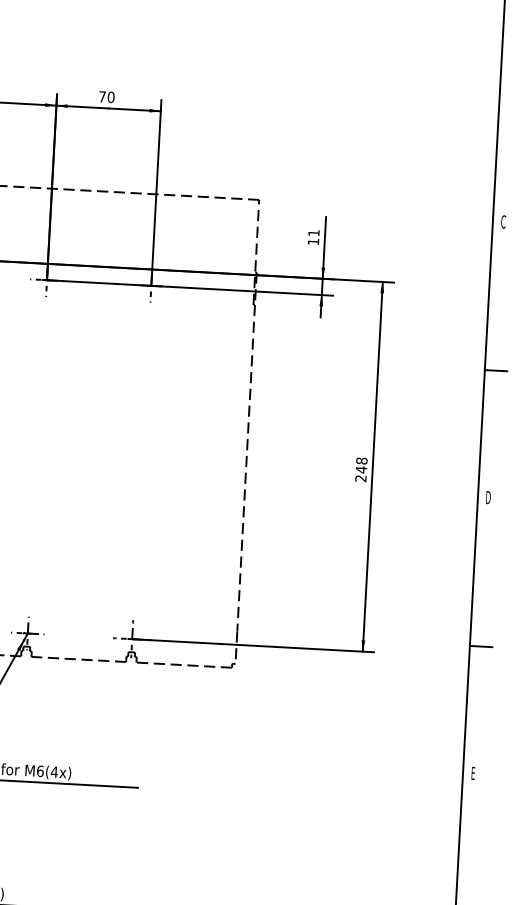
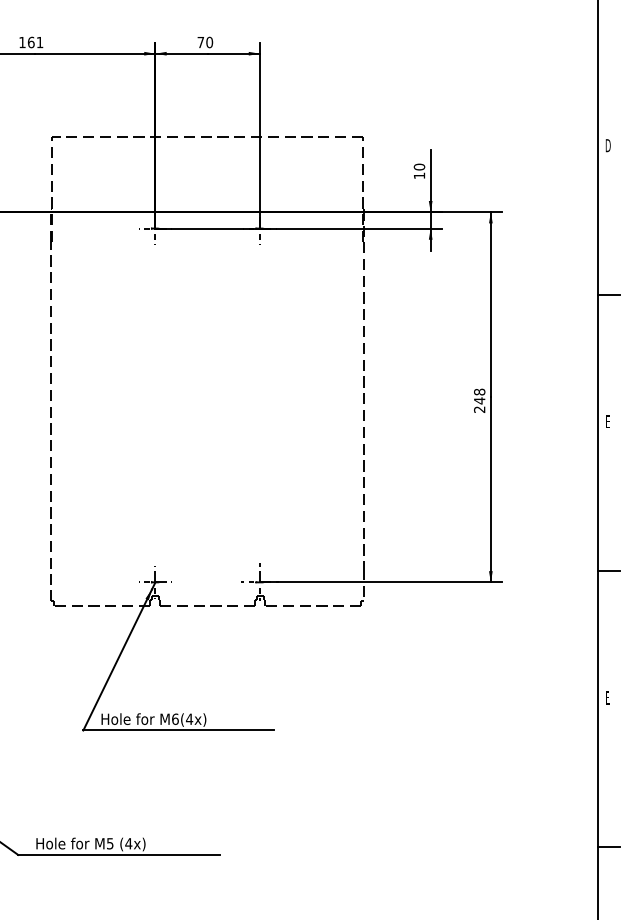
text: (502, 221) -> (607, 145), C -> D
text: (314, 232) -> (419, 166), 11 -> 10
text: (487, 497) -> (607, 421), D -> E

